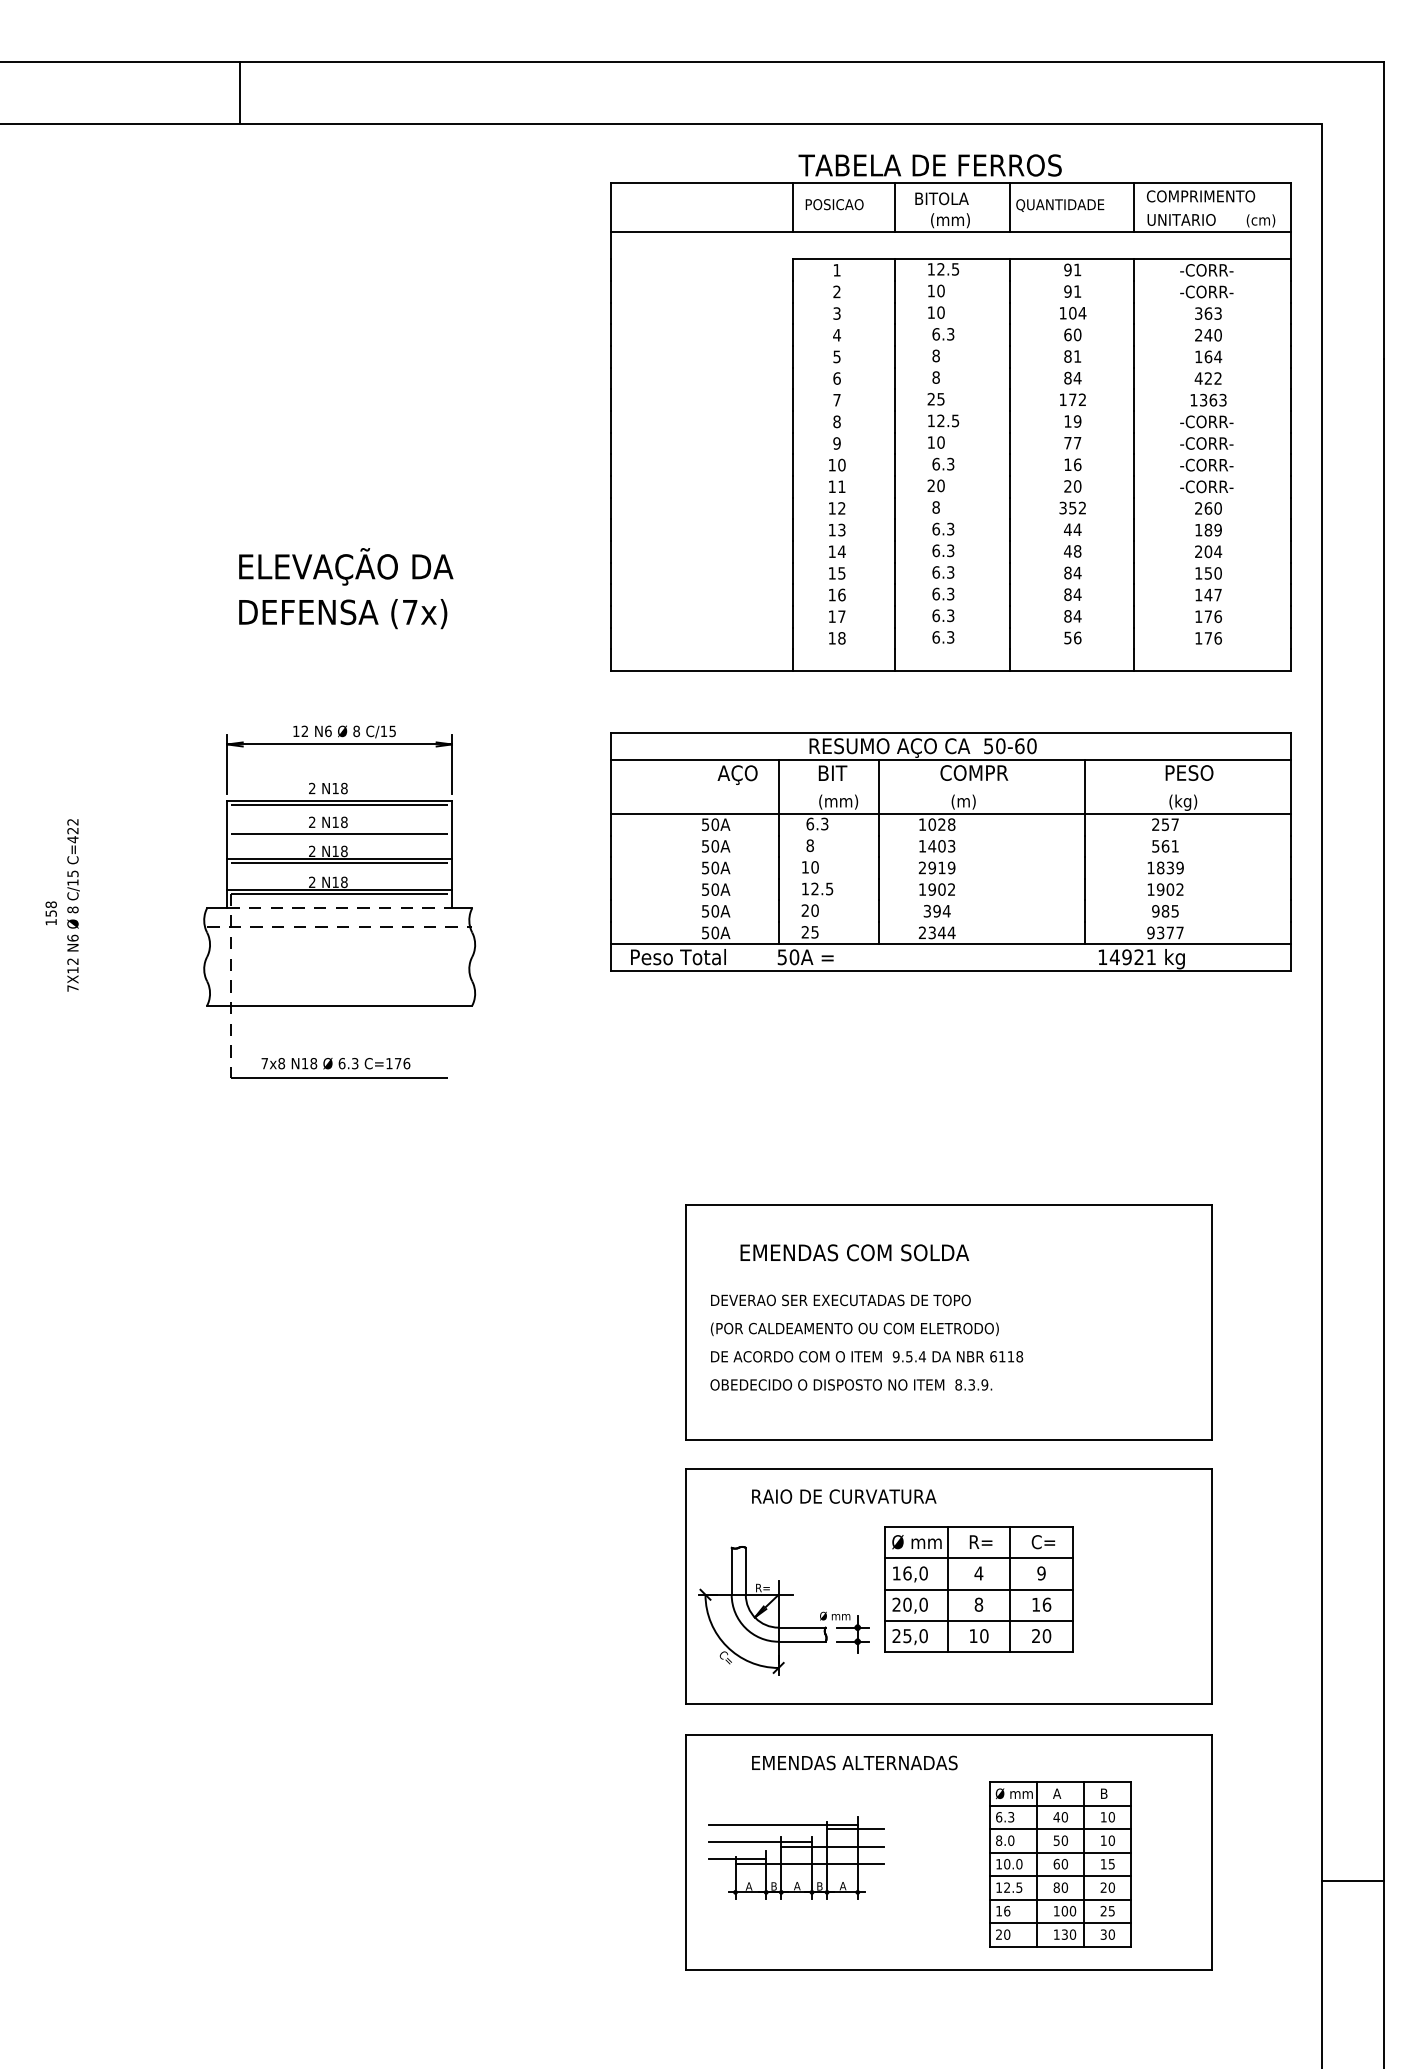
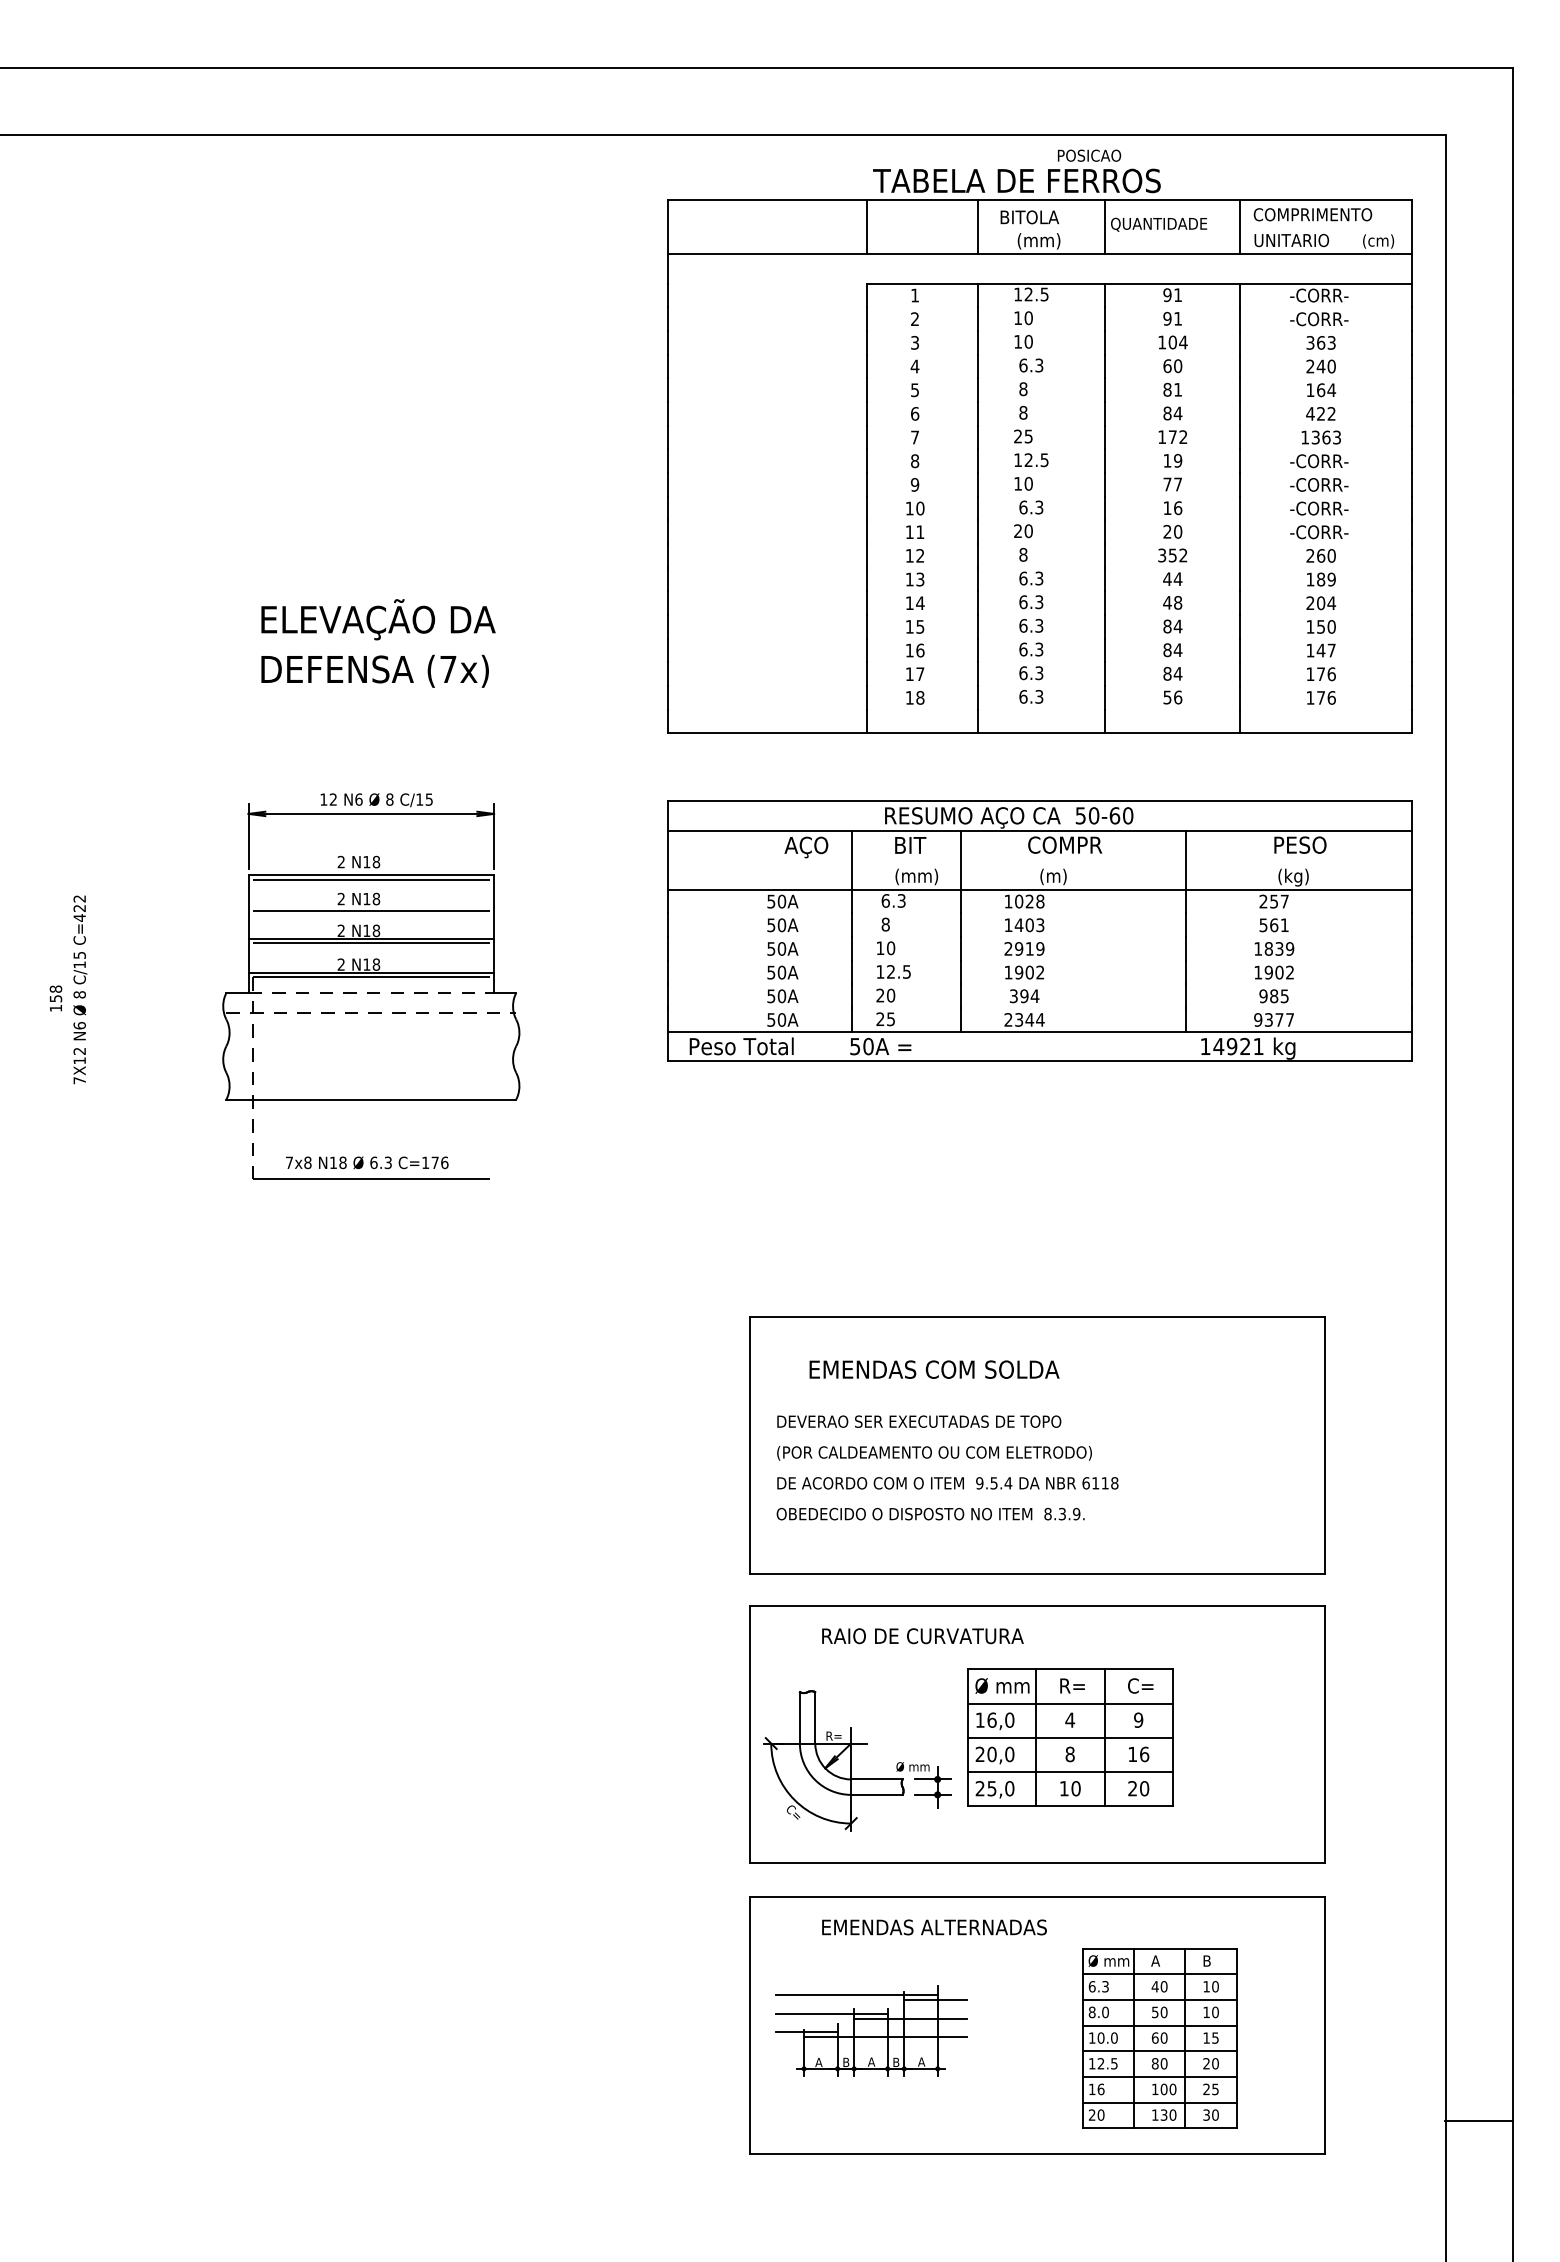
line: (240, 91) -> (262, 100), removed
text: (834, 204) -> (1089, 155), moved
line: (1352, 1881) -> (1478, 2121), moved

